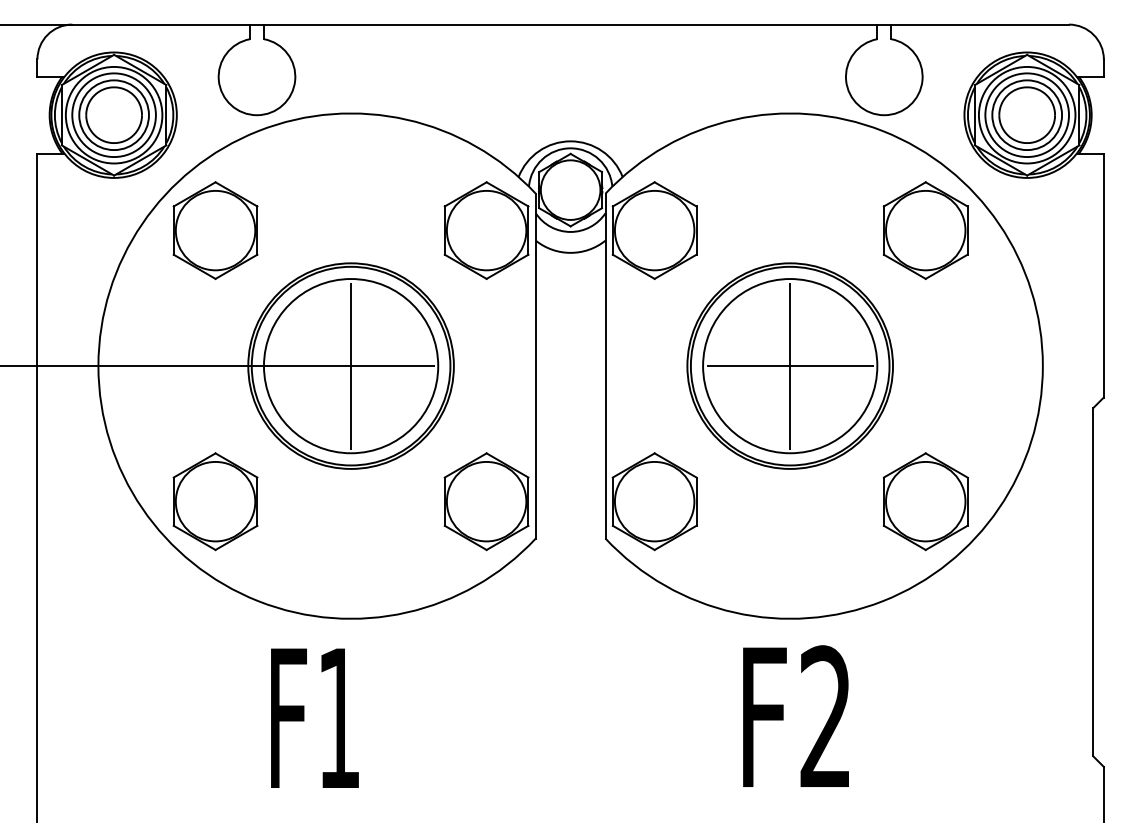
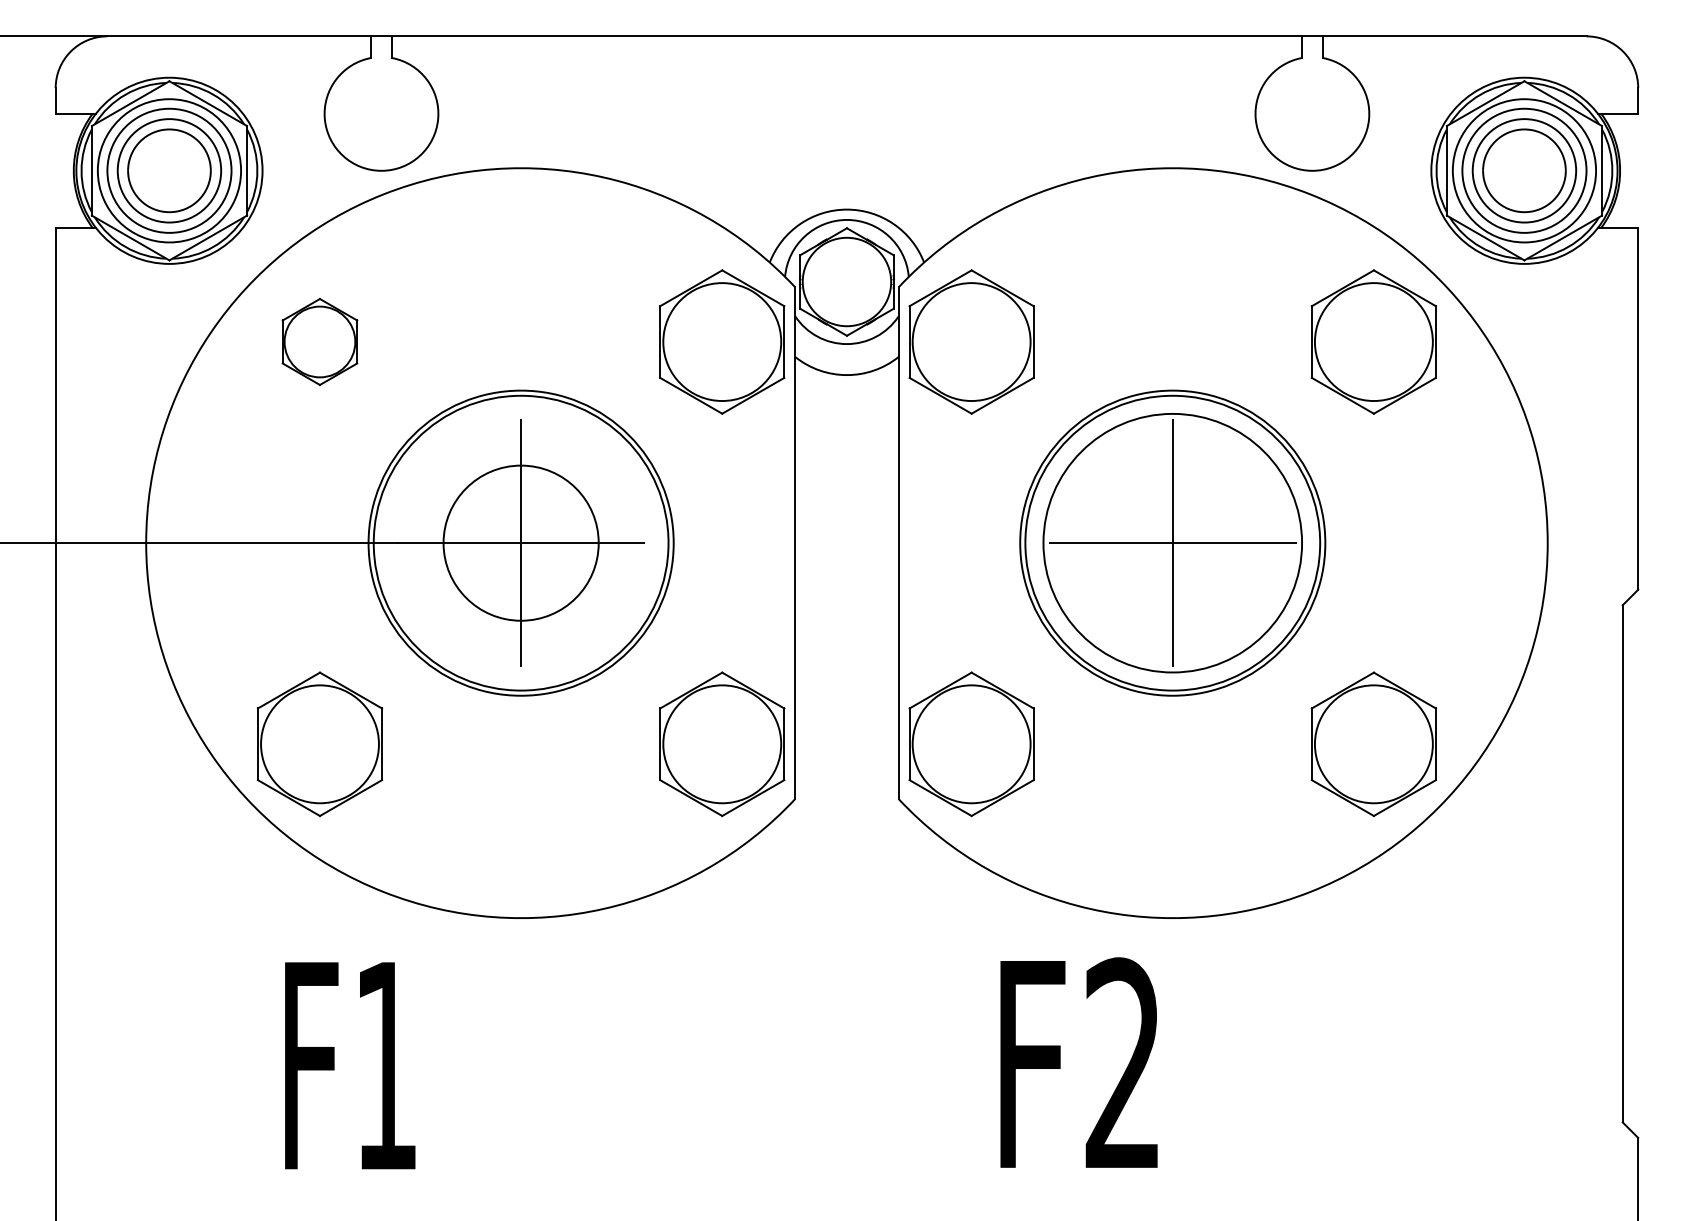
part: (215, 230) -> (319, 341), size x0.6
circle: (350, 366) -> (520, 543), size x0.6
text: (795, 715) -> (1078, 1061), moved
text: (314, 717) -> (349, 1064), moved

